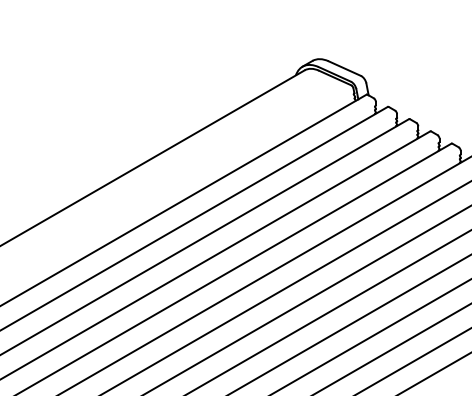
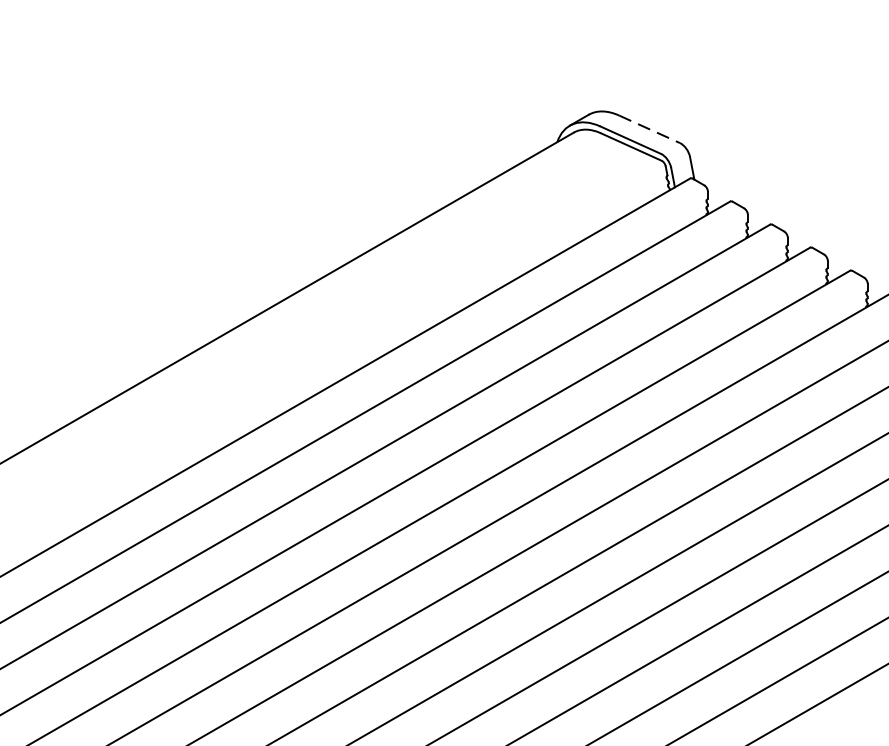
line: (344, 68) -> (648, 129), solid -> dashed

